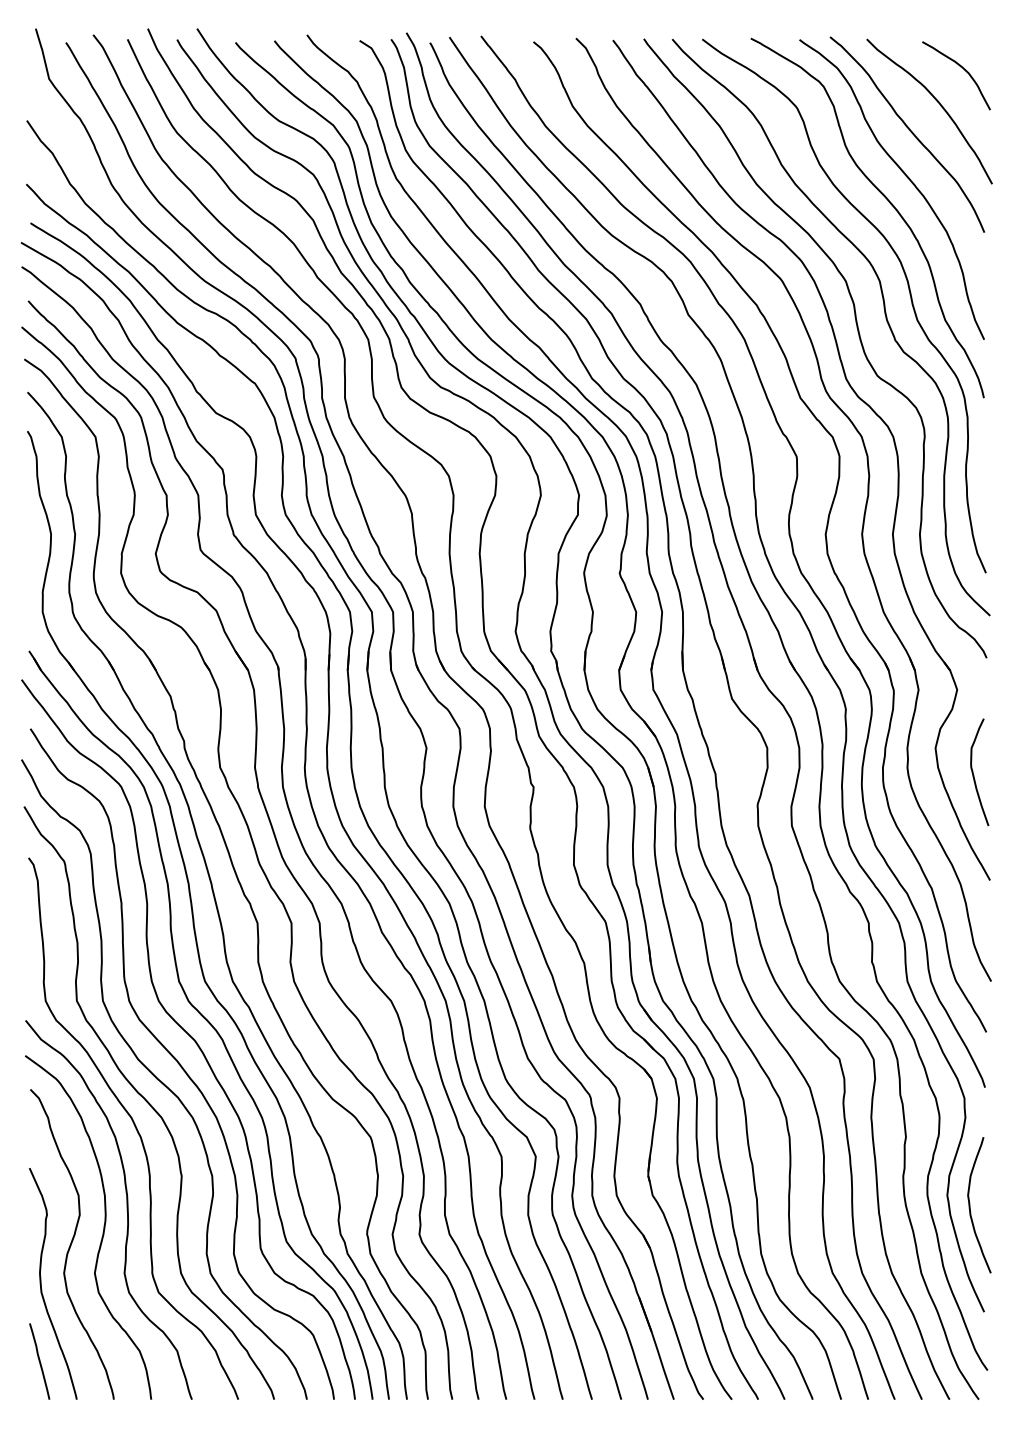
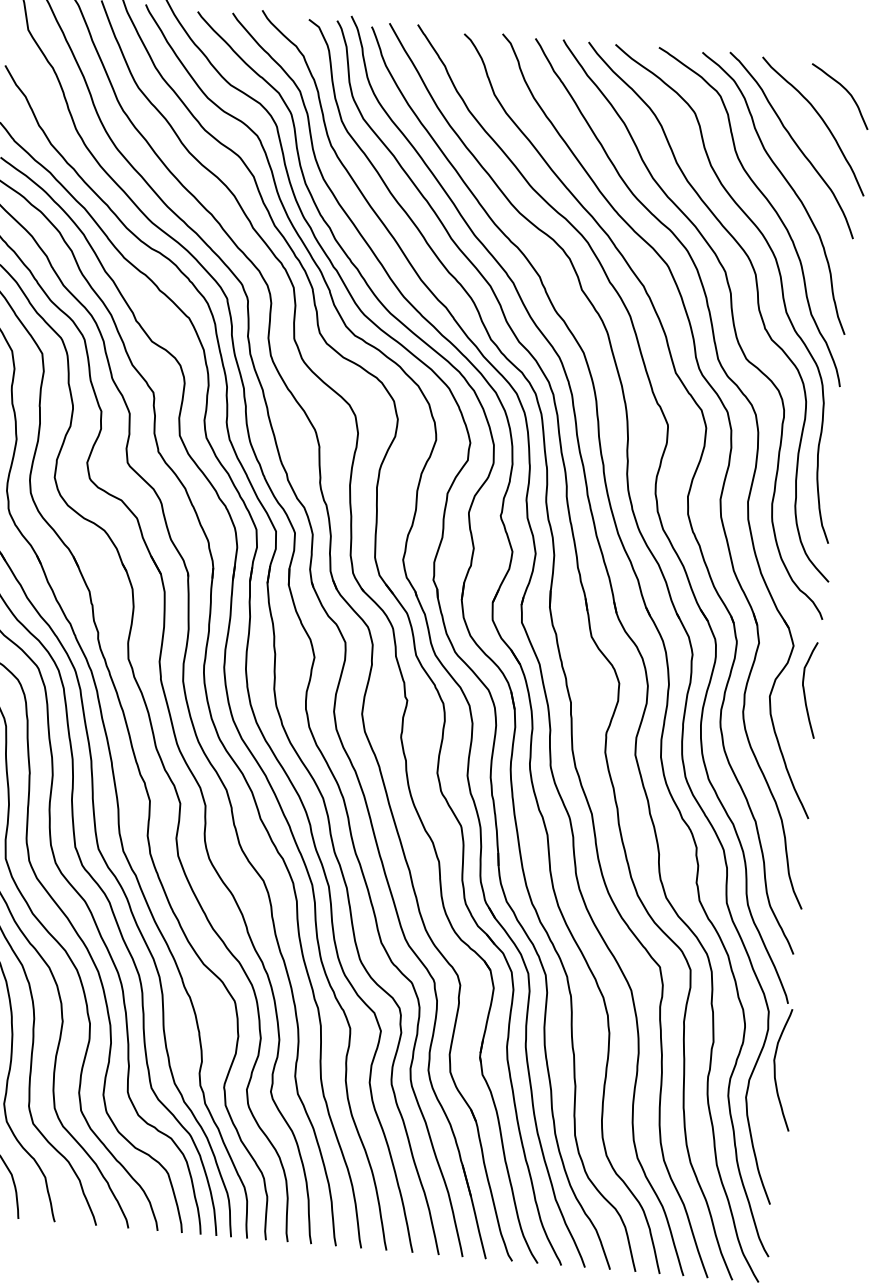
curve: (973, 771) -> (804, 688), moved
curve: (970, 1205) -> (775, 1069), moved

